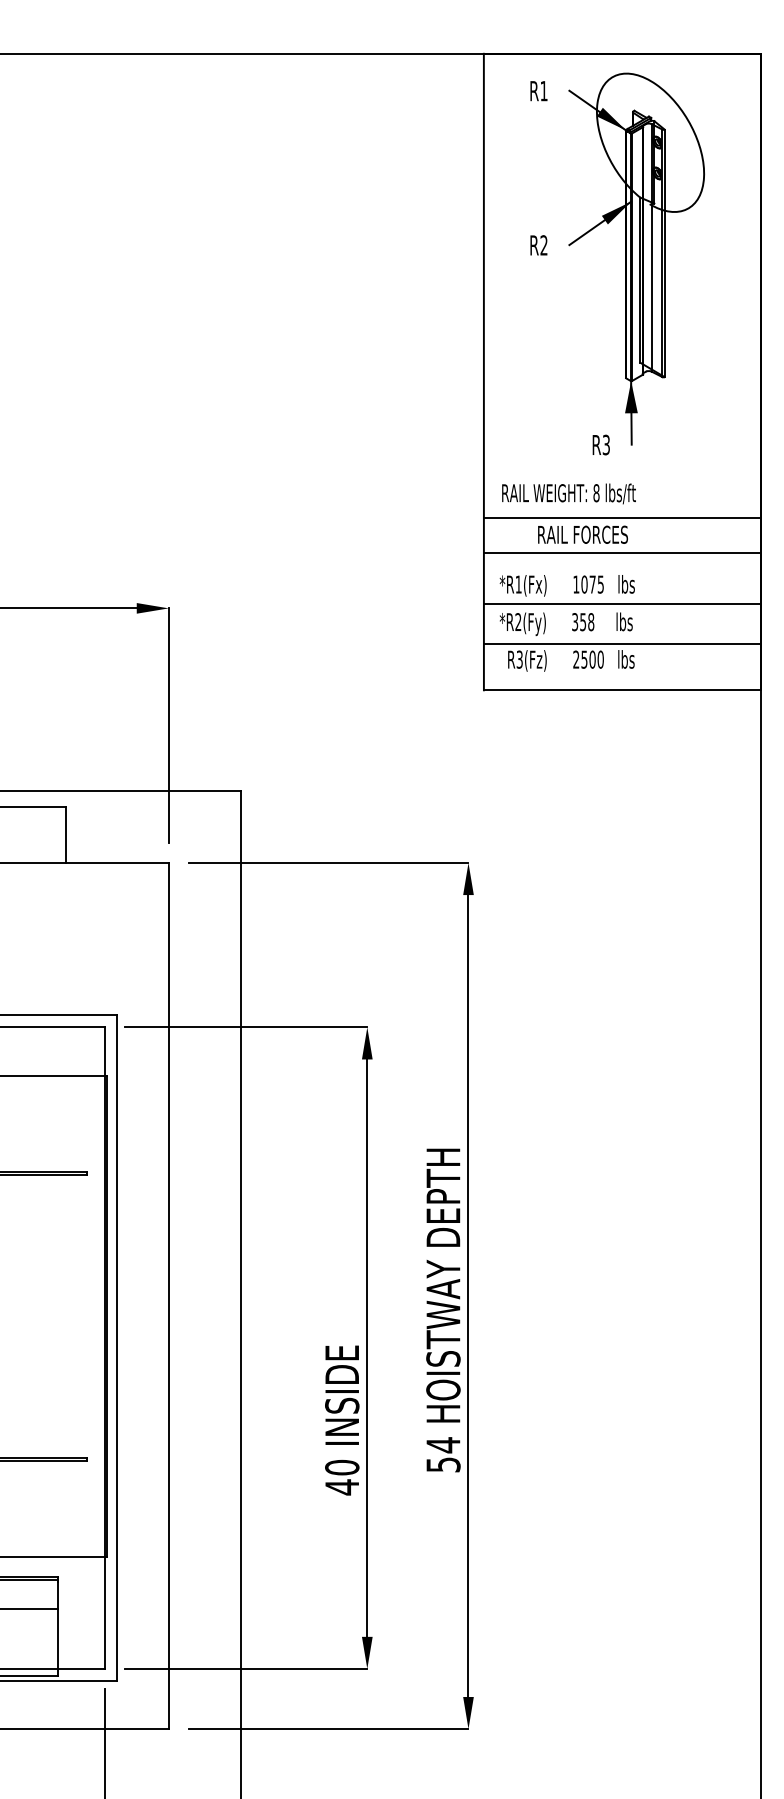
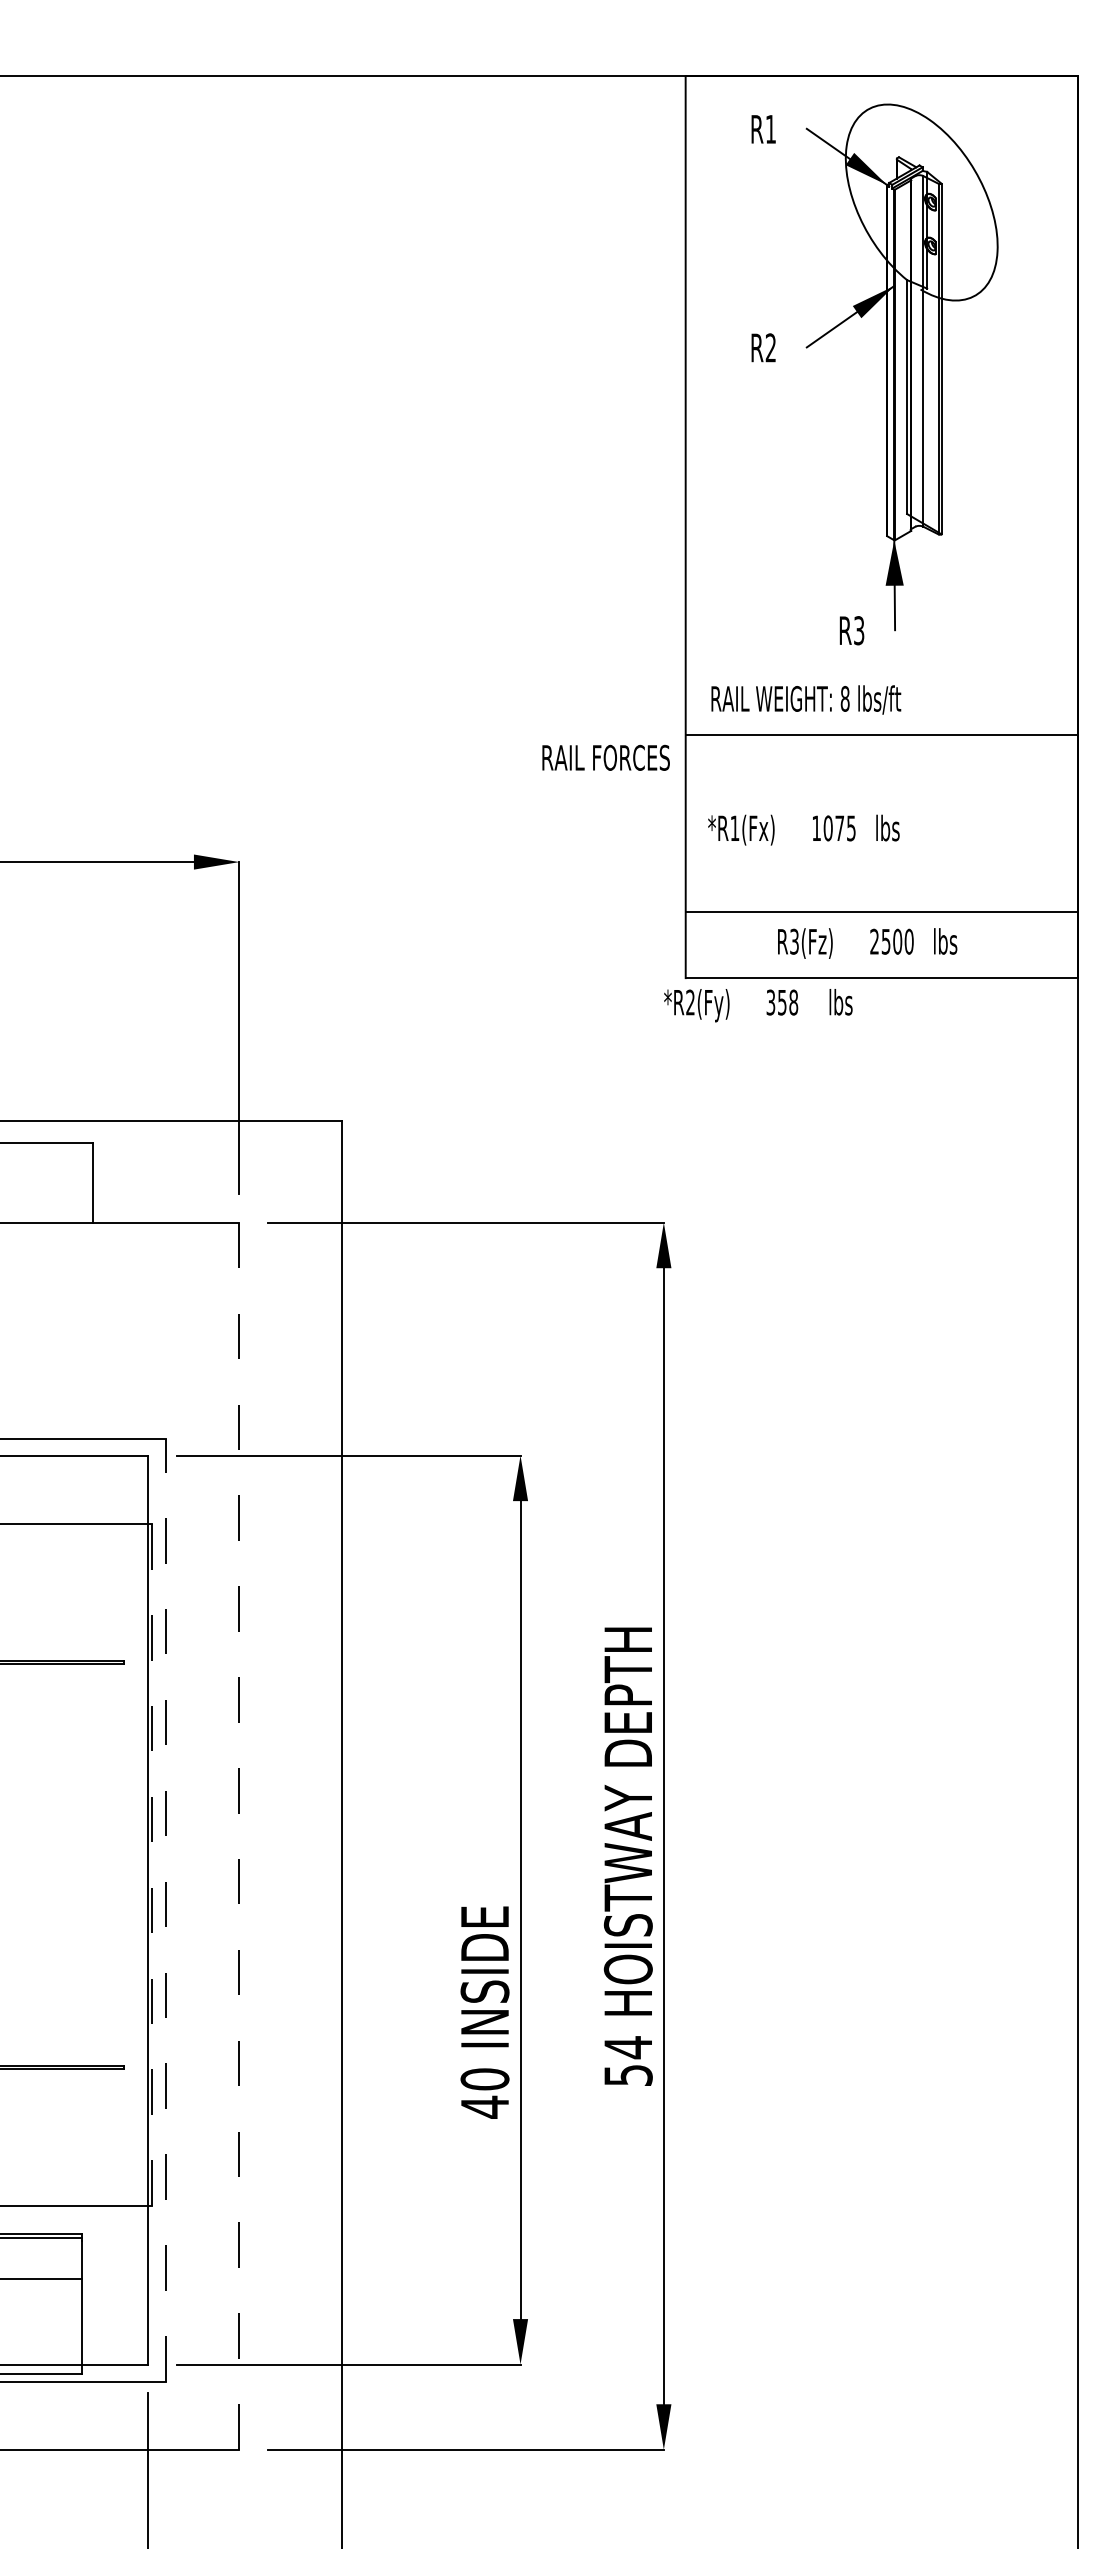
text: (582, 534) -> (605, 757), moved
line: (622, 552) -> (881, 783), removed
line: (622, 603) -> (881, 855), removed
text: (566, 624) -> (758, 1005), moved
text: (571, 660) -> (867, 943), moved
line: (168, 1295) -> (239, 1835), solid -> dashed
line: (107, 1315) -> (152, 1864), solid -> dashed
line: (116, 1347) -> (165, 1909), solid -> dashed

